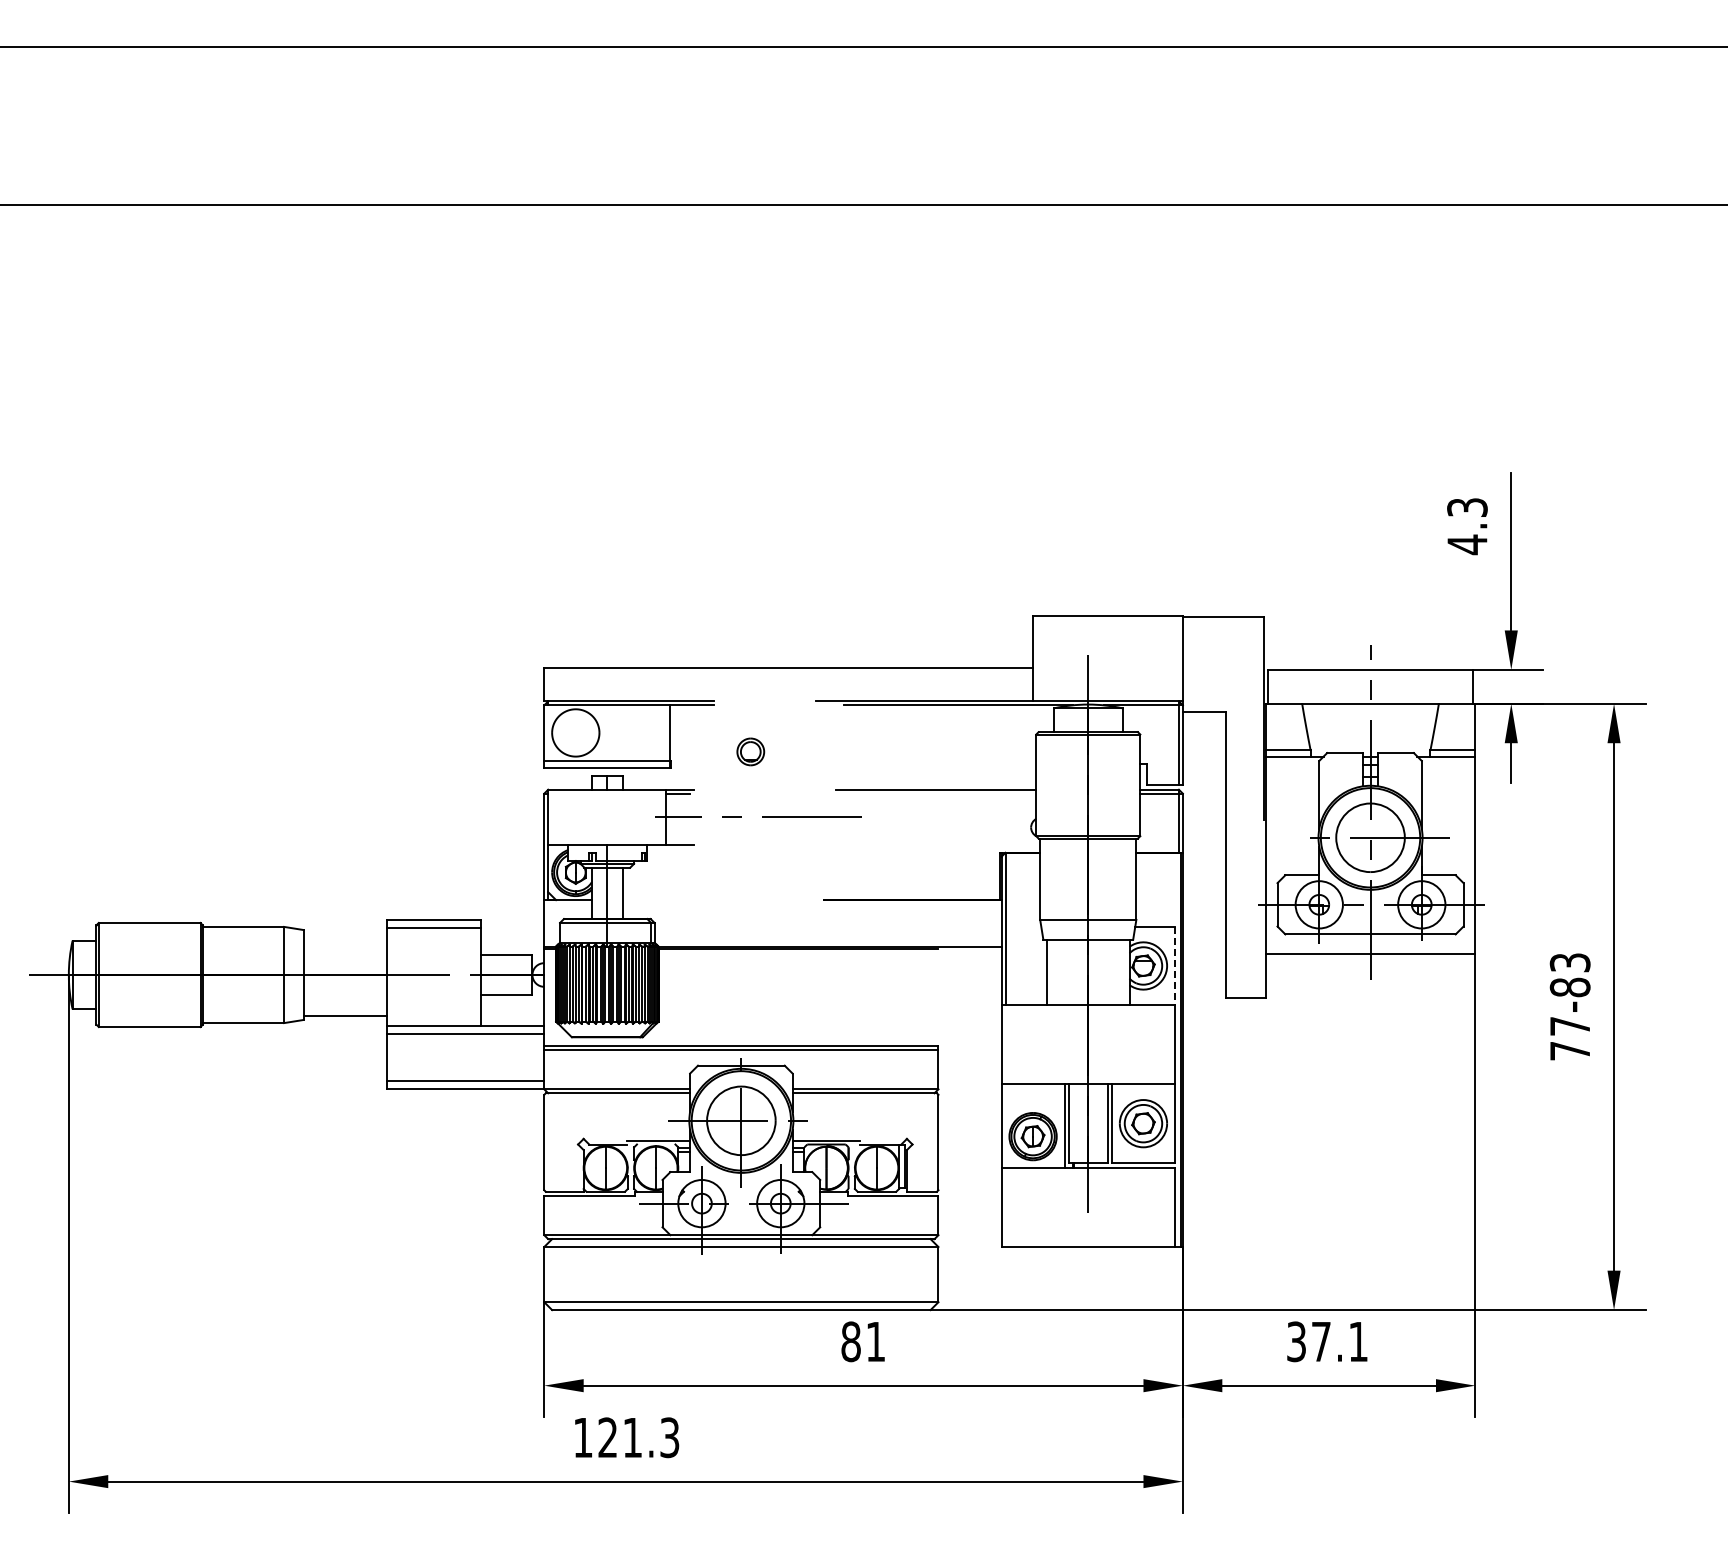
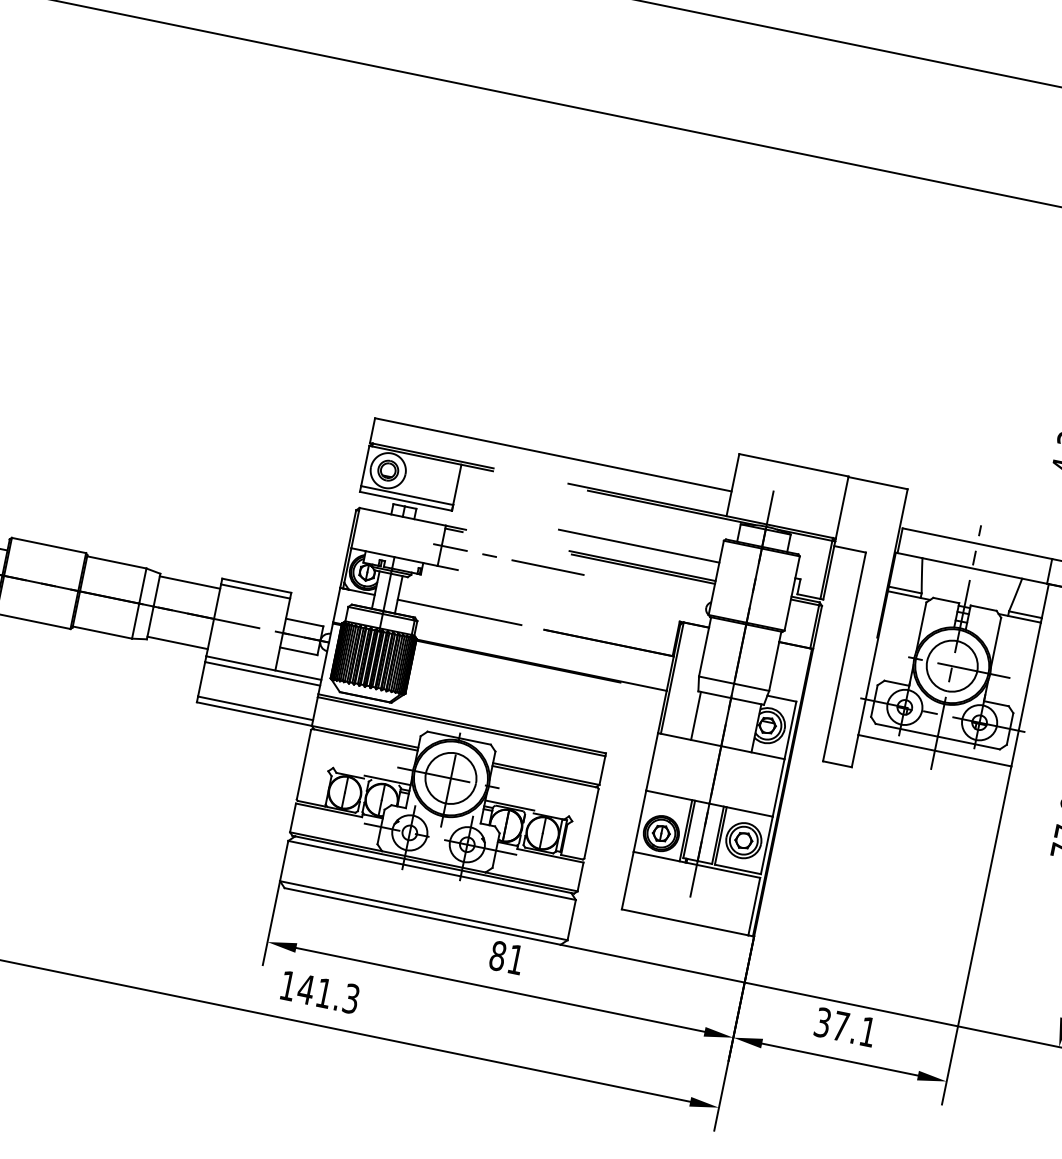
part: (750, 751) -> (388, 470), moved
line: (926, 764) -> (639, 546), added
line: (937, 793) -> (643, 569), added
line: (707, 900) -> (459, 612), added
line: (344, 933) -> (189, 582), added
line: (1175, 966) -> (790, 730), dashed -> solid
text: (607, 1437) -> (305, 989), 121.3 -> 141.3

